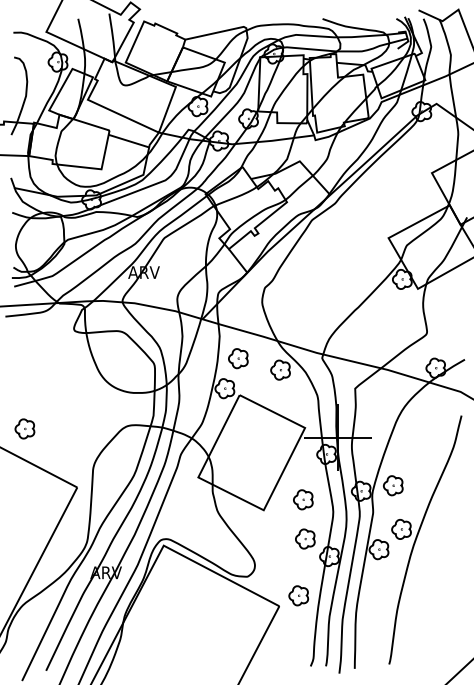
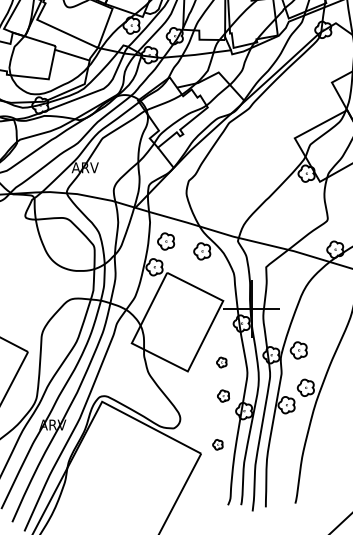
part: (303, 499) -> (221, 362), size x0.6
part: (305, 538) -> (223, 395), size x0.7
part: (298, 595) -> (217, 444), size x0.6

